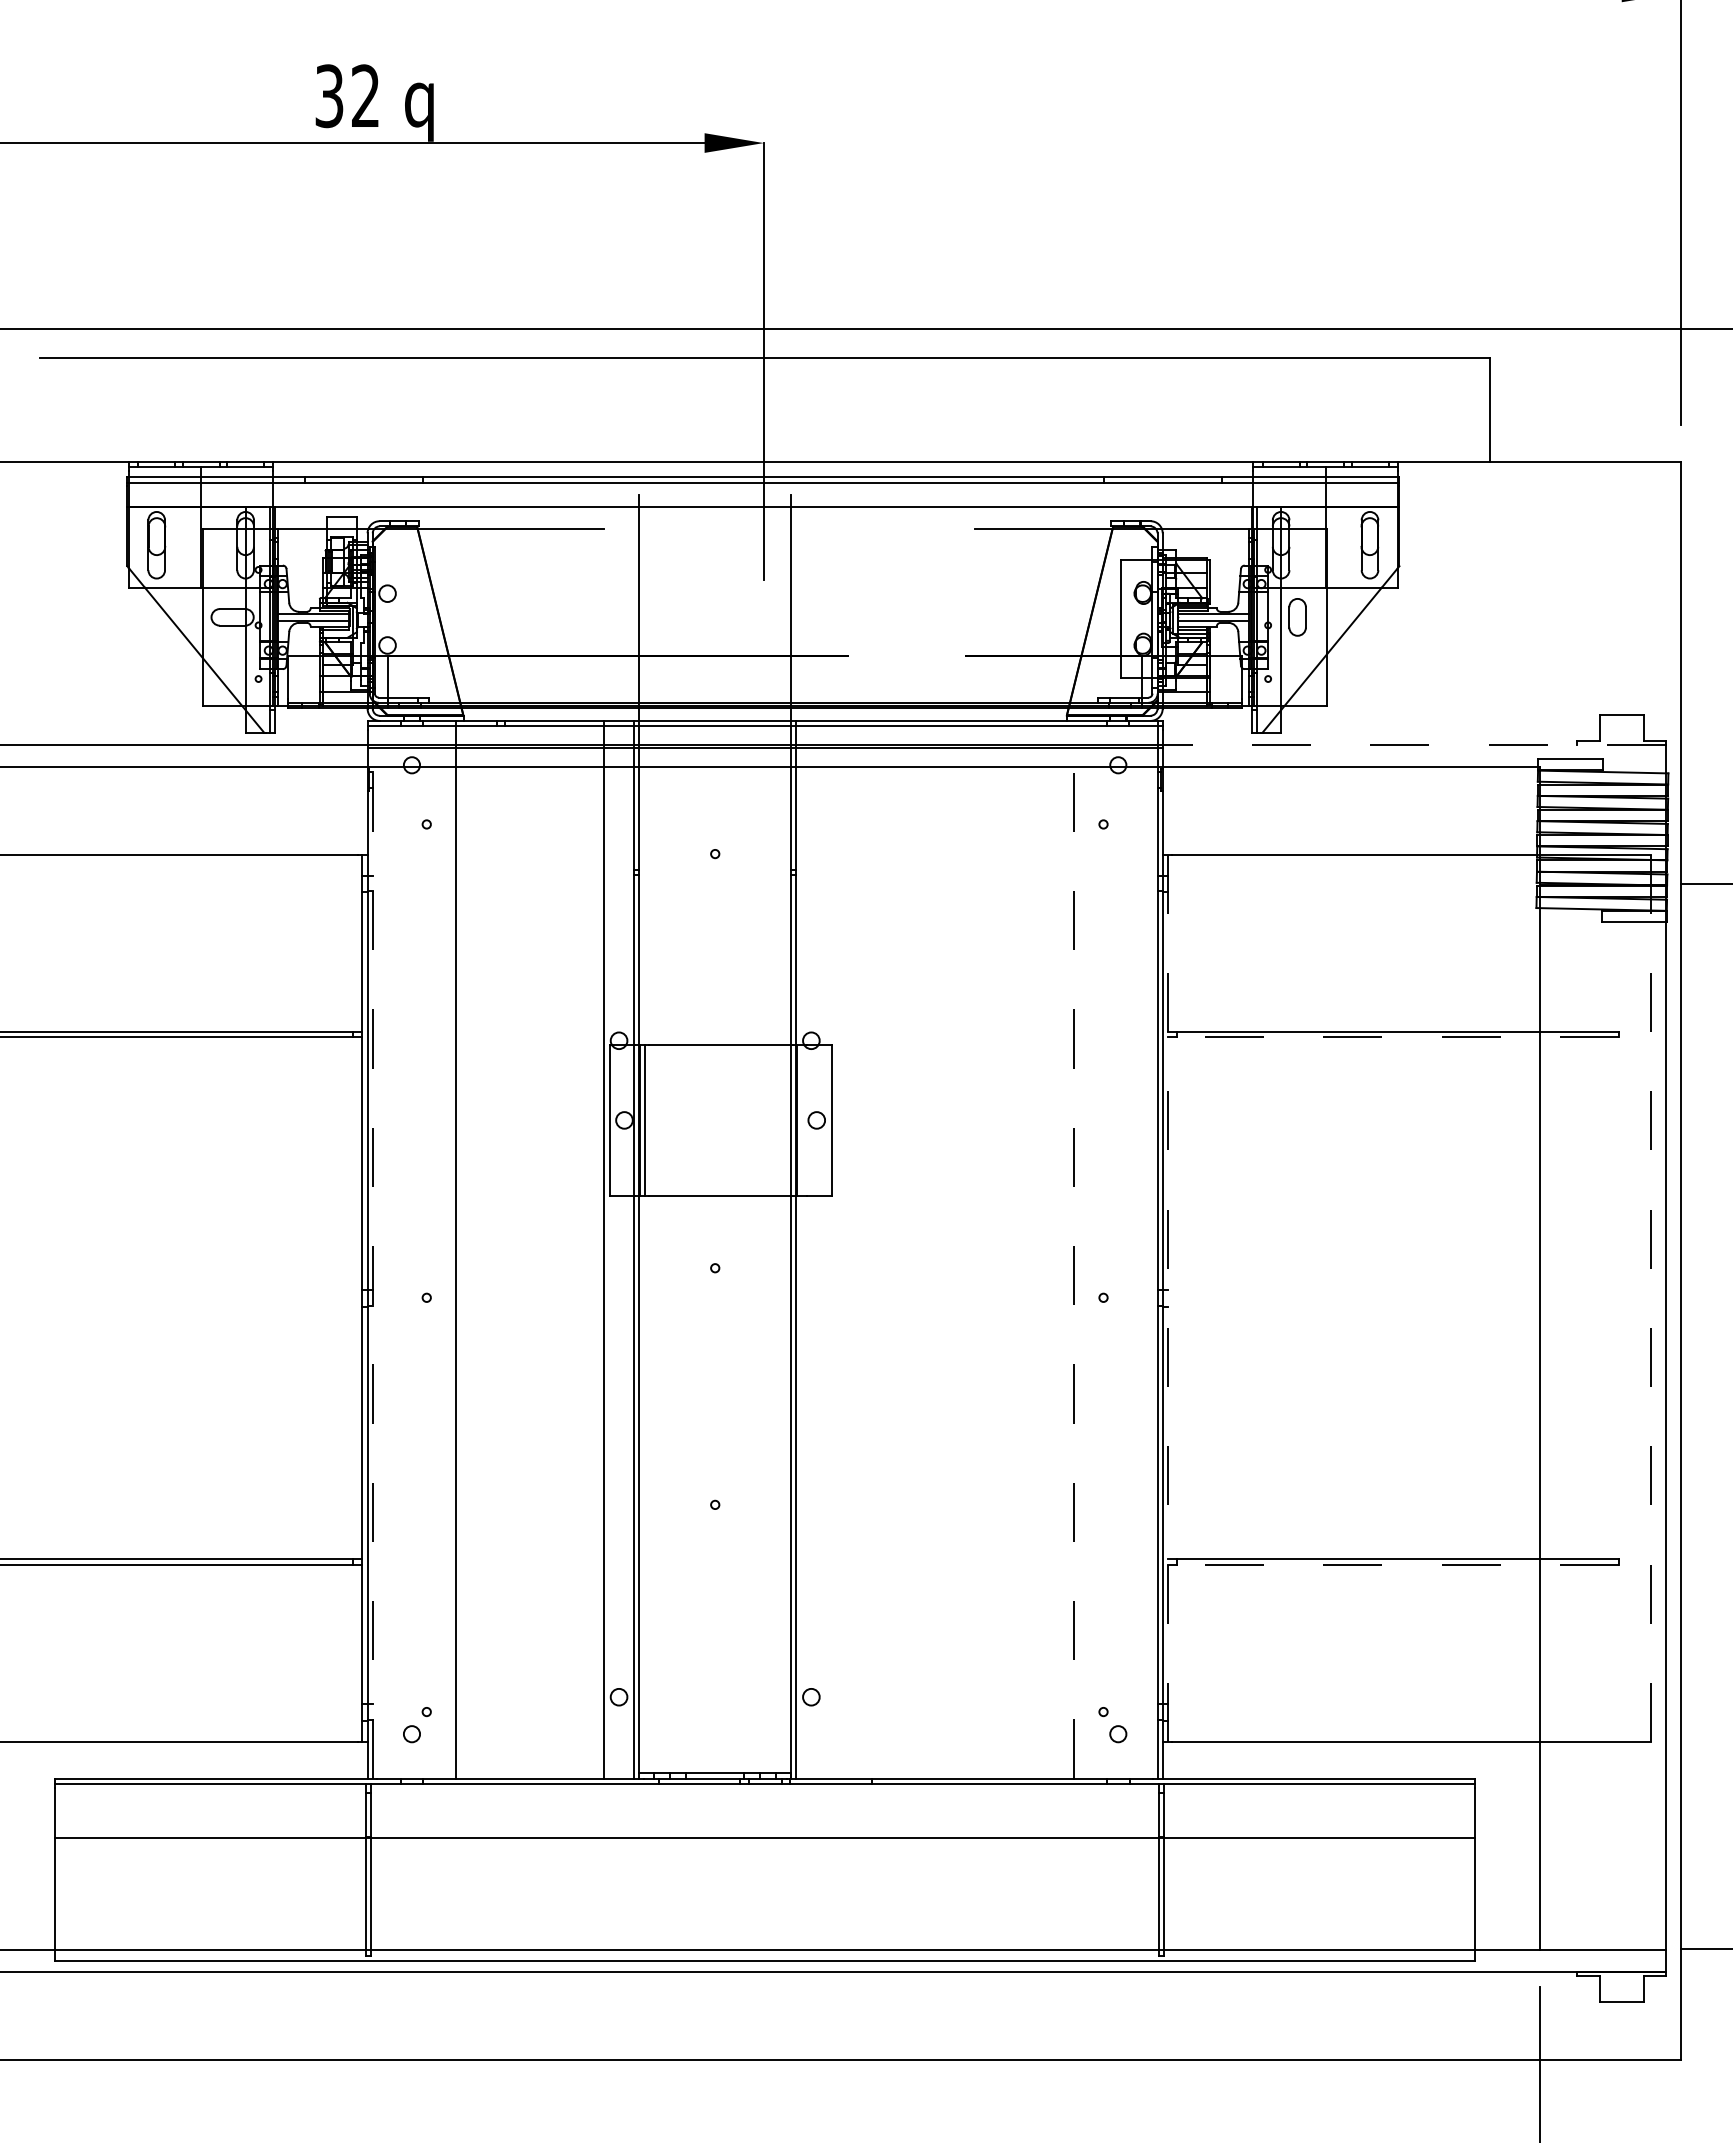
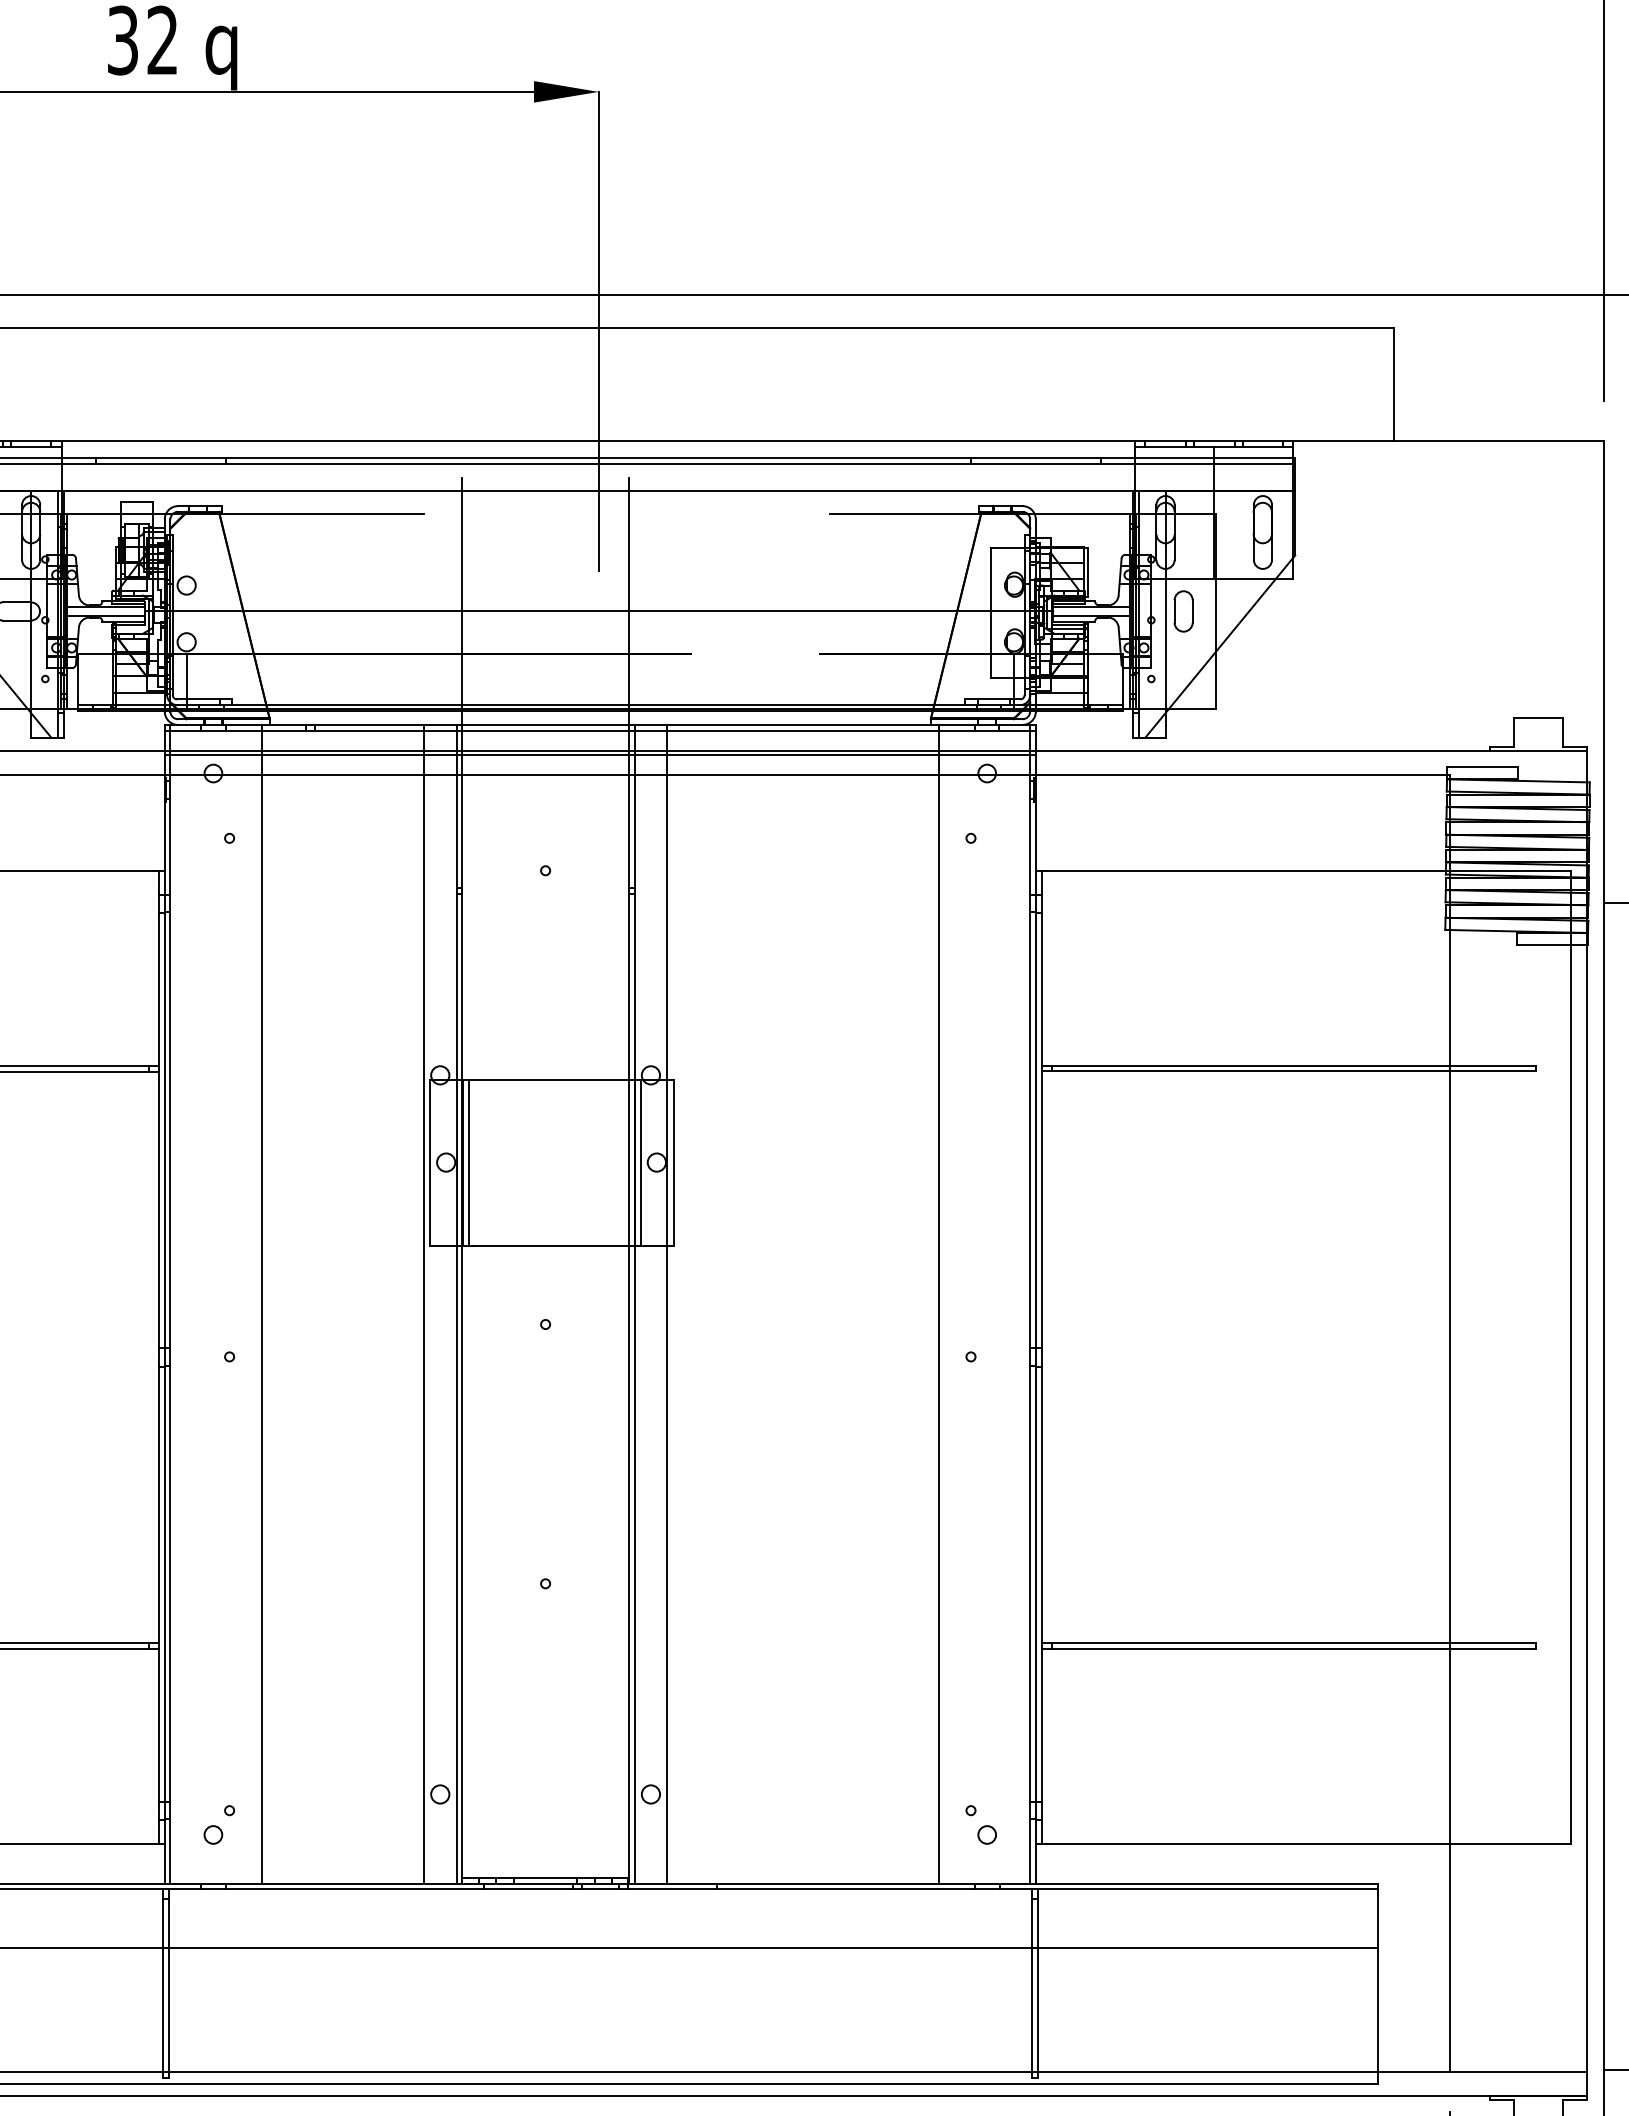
line: (763, 617) -> (598, 611), added
line: (1414, 744) -> (1311, 750), dashed -> solid
line: (1398, 1037) -> (1294, 1071), dashed -> solid
line: (802, 1120) -> (641, 1162), added
line: (372, 1249) -> (170, 1303), dashed -> solid
line: (826, 1249) -> (667, 1303), added
line: (1073, 1249) -> (938, 1303), dashed -> solid
line: (1167, 1298) -> (1041, 1357), dashed -> solid
line: (1650, 1298) -> (1570, 1357), dashed -> solid
line: (1398, 1564) -> (1294, 1649), dashed -> solid

